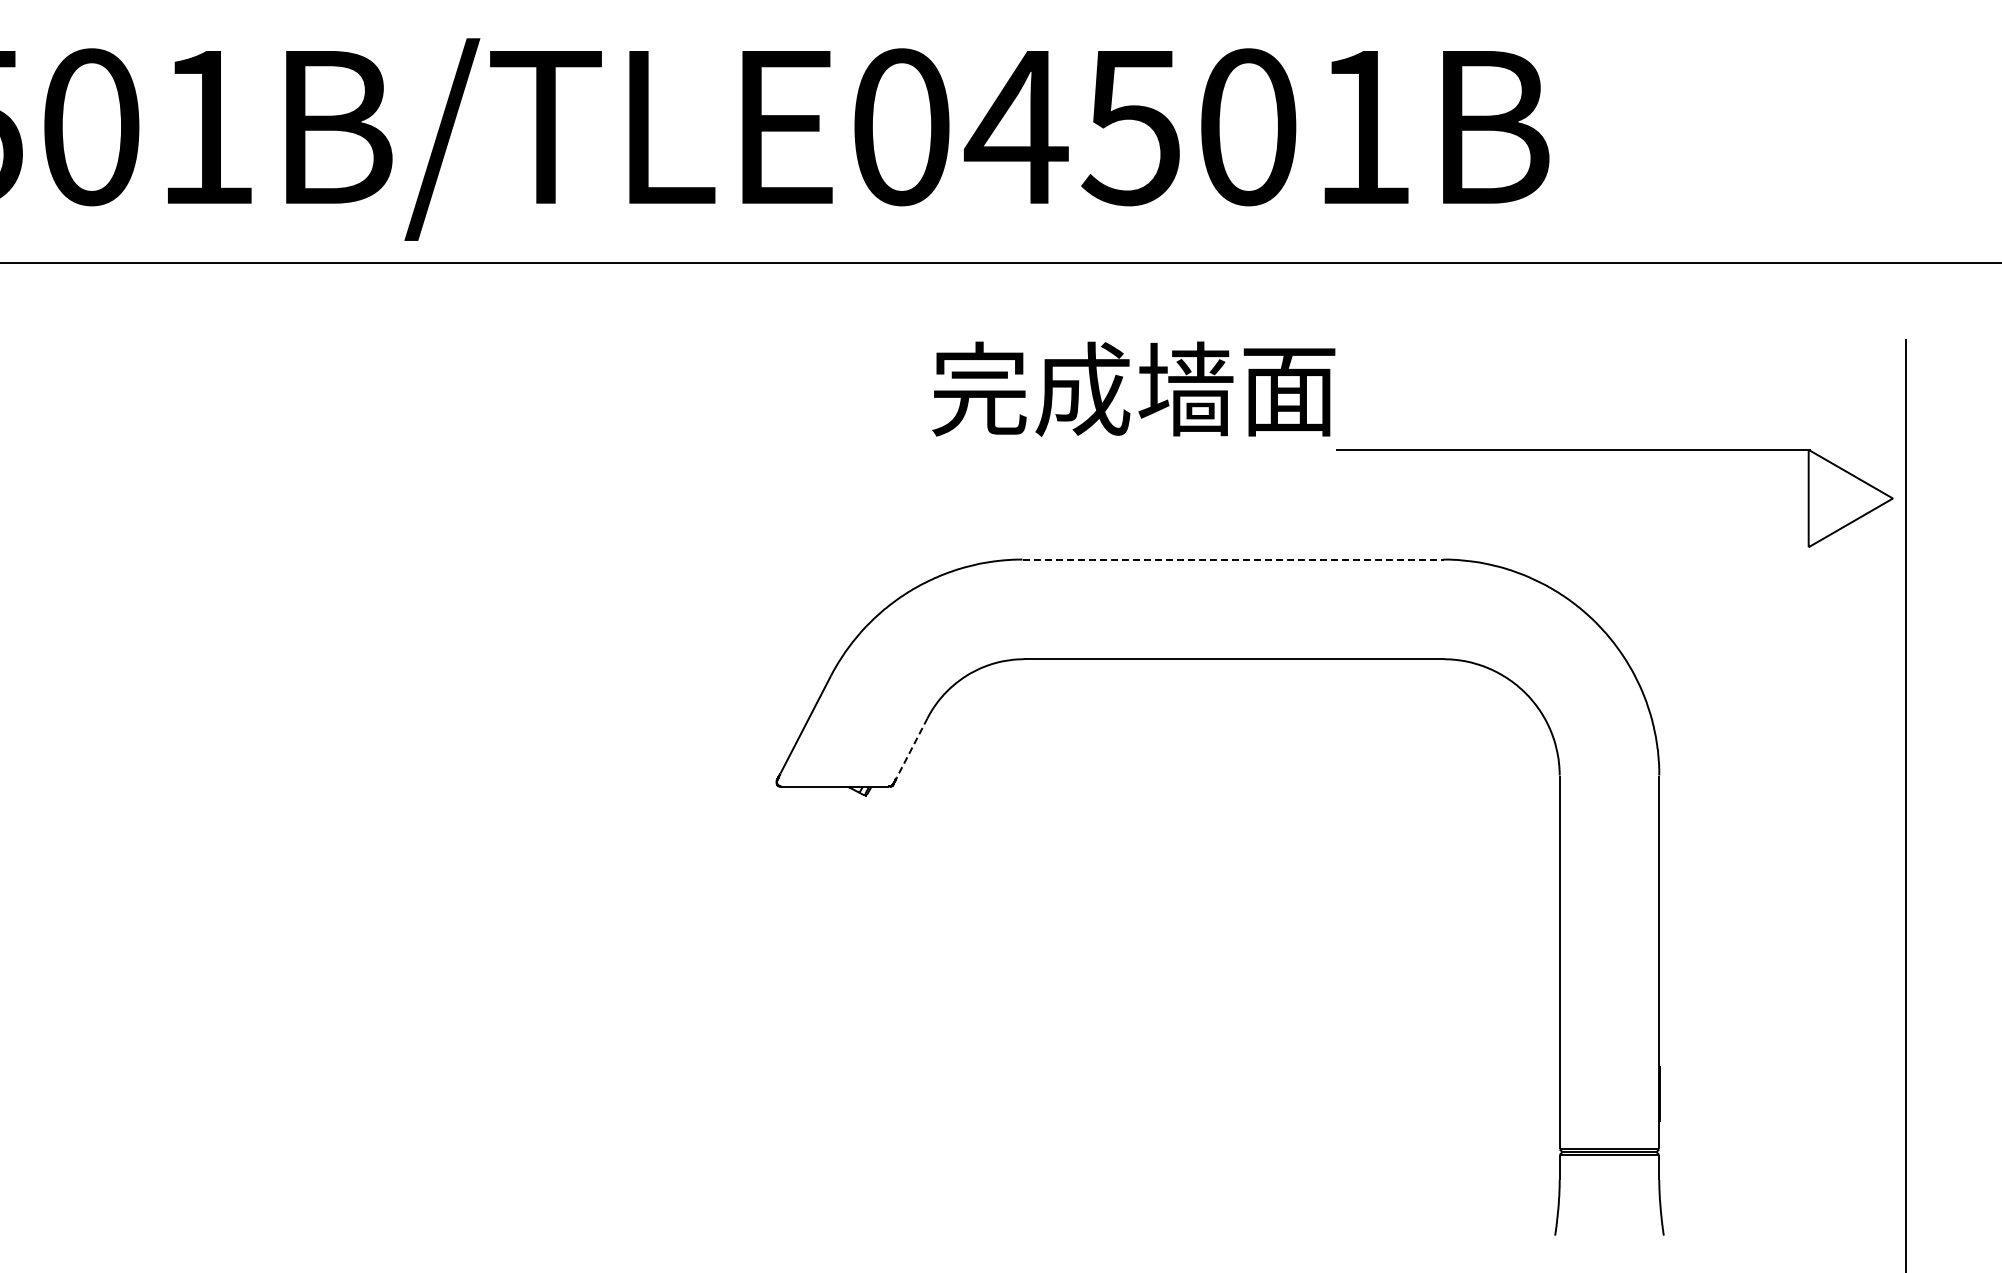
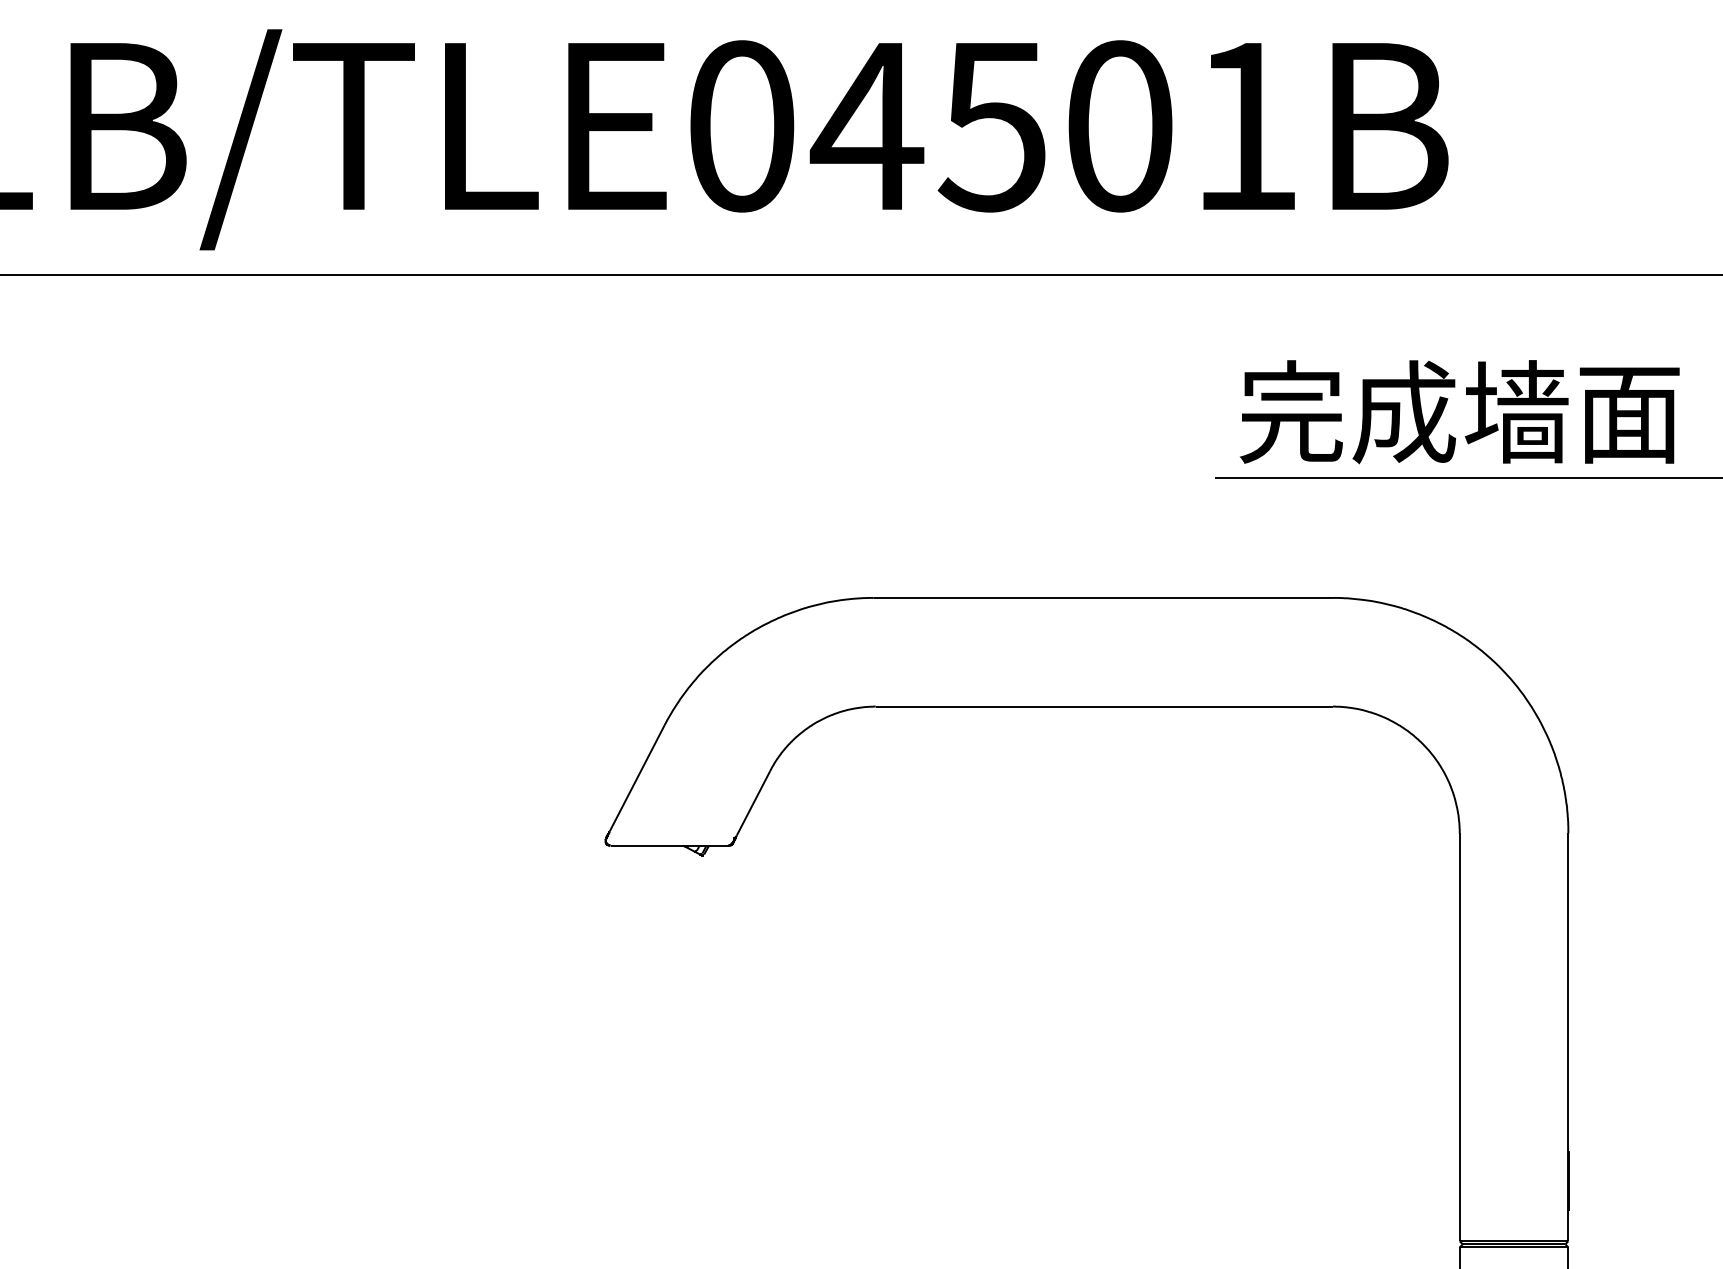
text: (1133, 388) -> (1459, 411), moved
line: (1233, 559) -> (1103, 597), dashed -> solid
line: (911, 748) -> (752, 804), dashed -> solid

